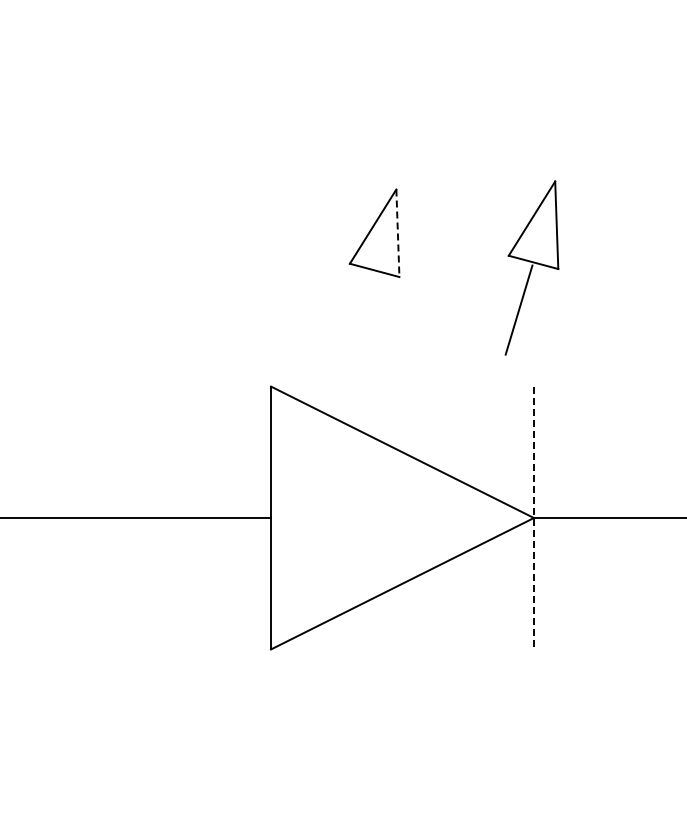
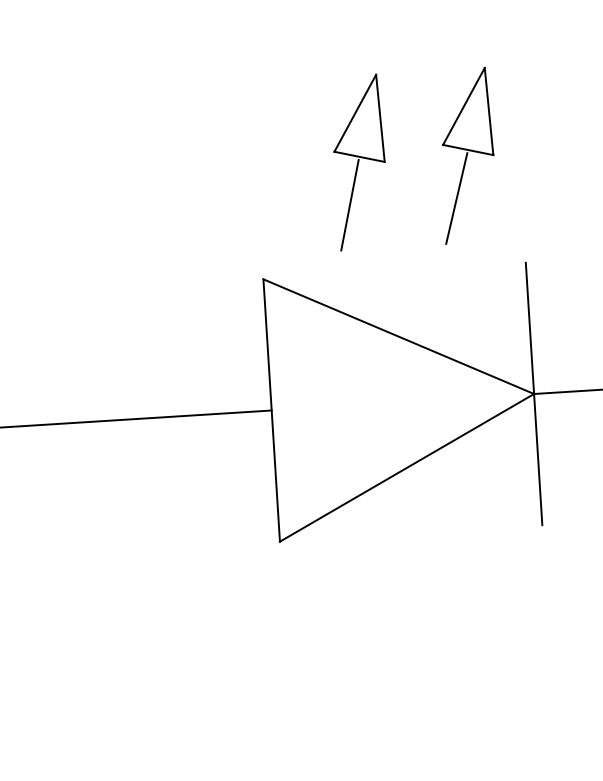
line: (397, 233) -> (380, 118), dashed -> solid
part: (531, 267) -> (466, 155), moved
line: (361, 317) -> (349, 204), added
line: (533, 518) -> (533, 394), dashed -> solid

